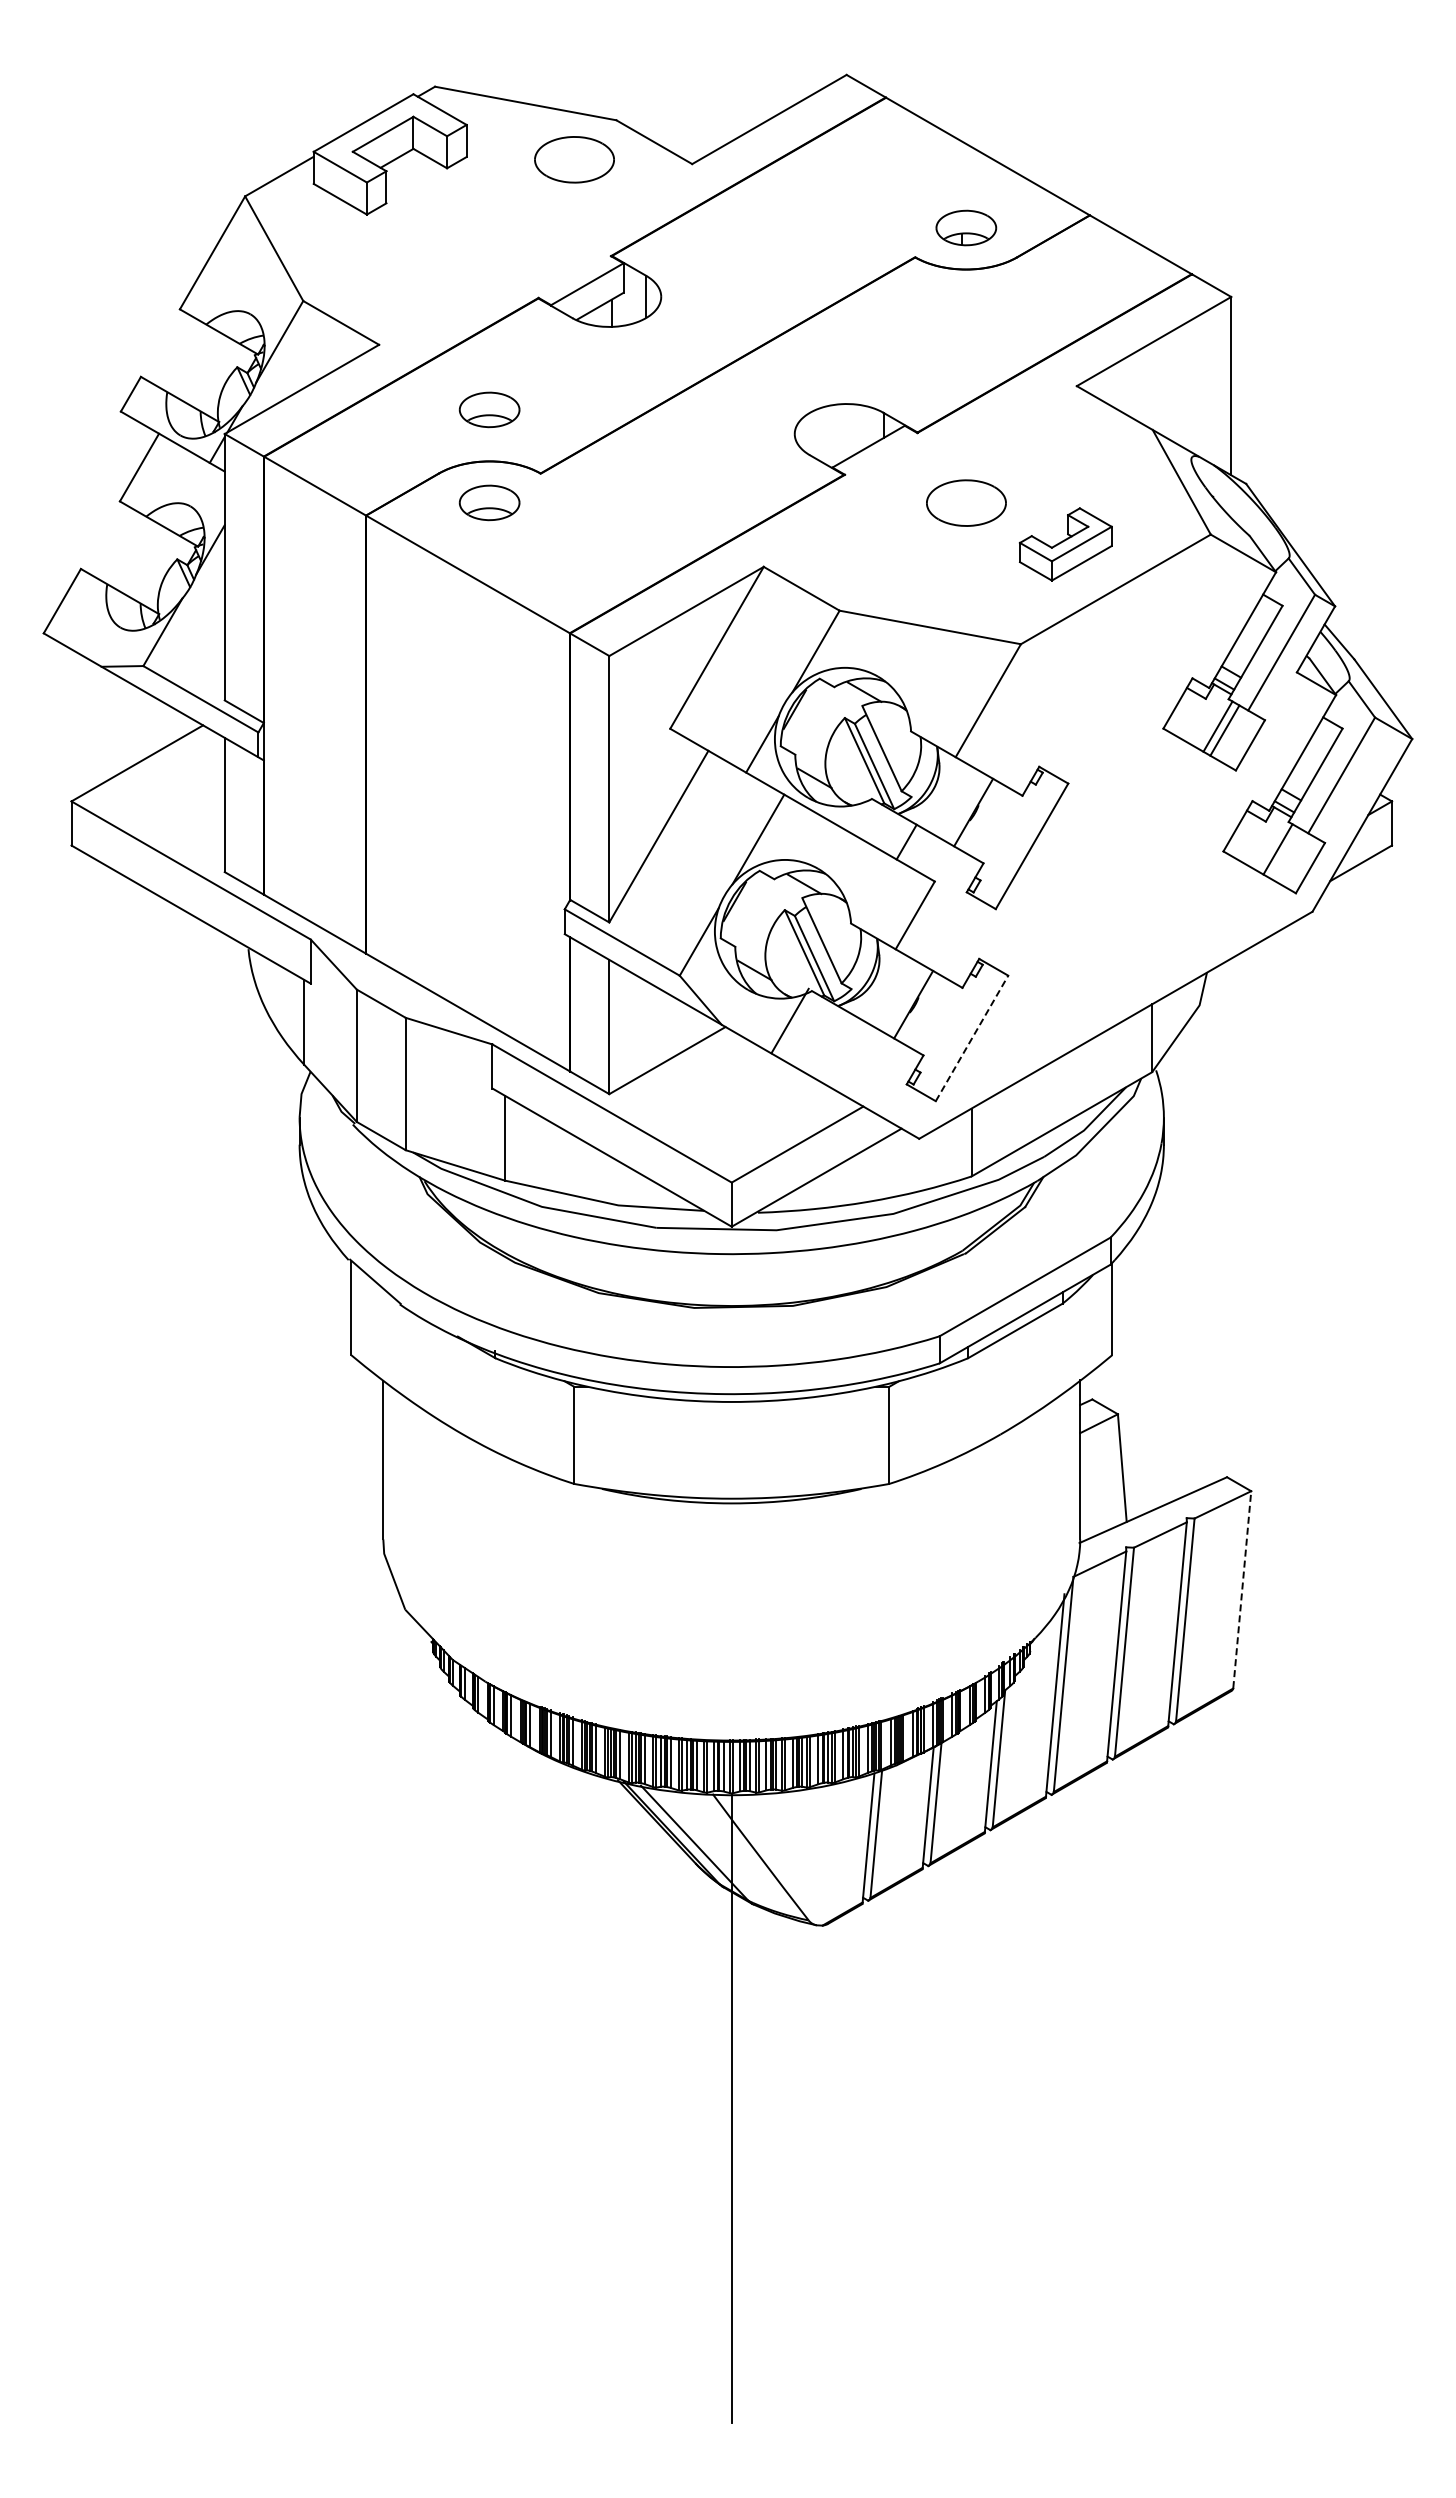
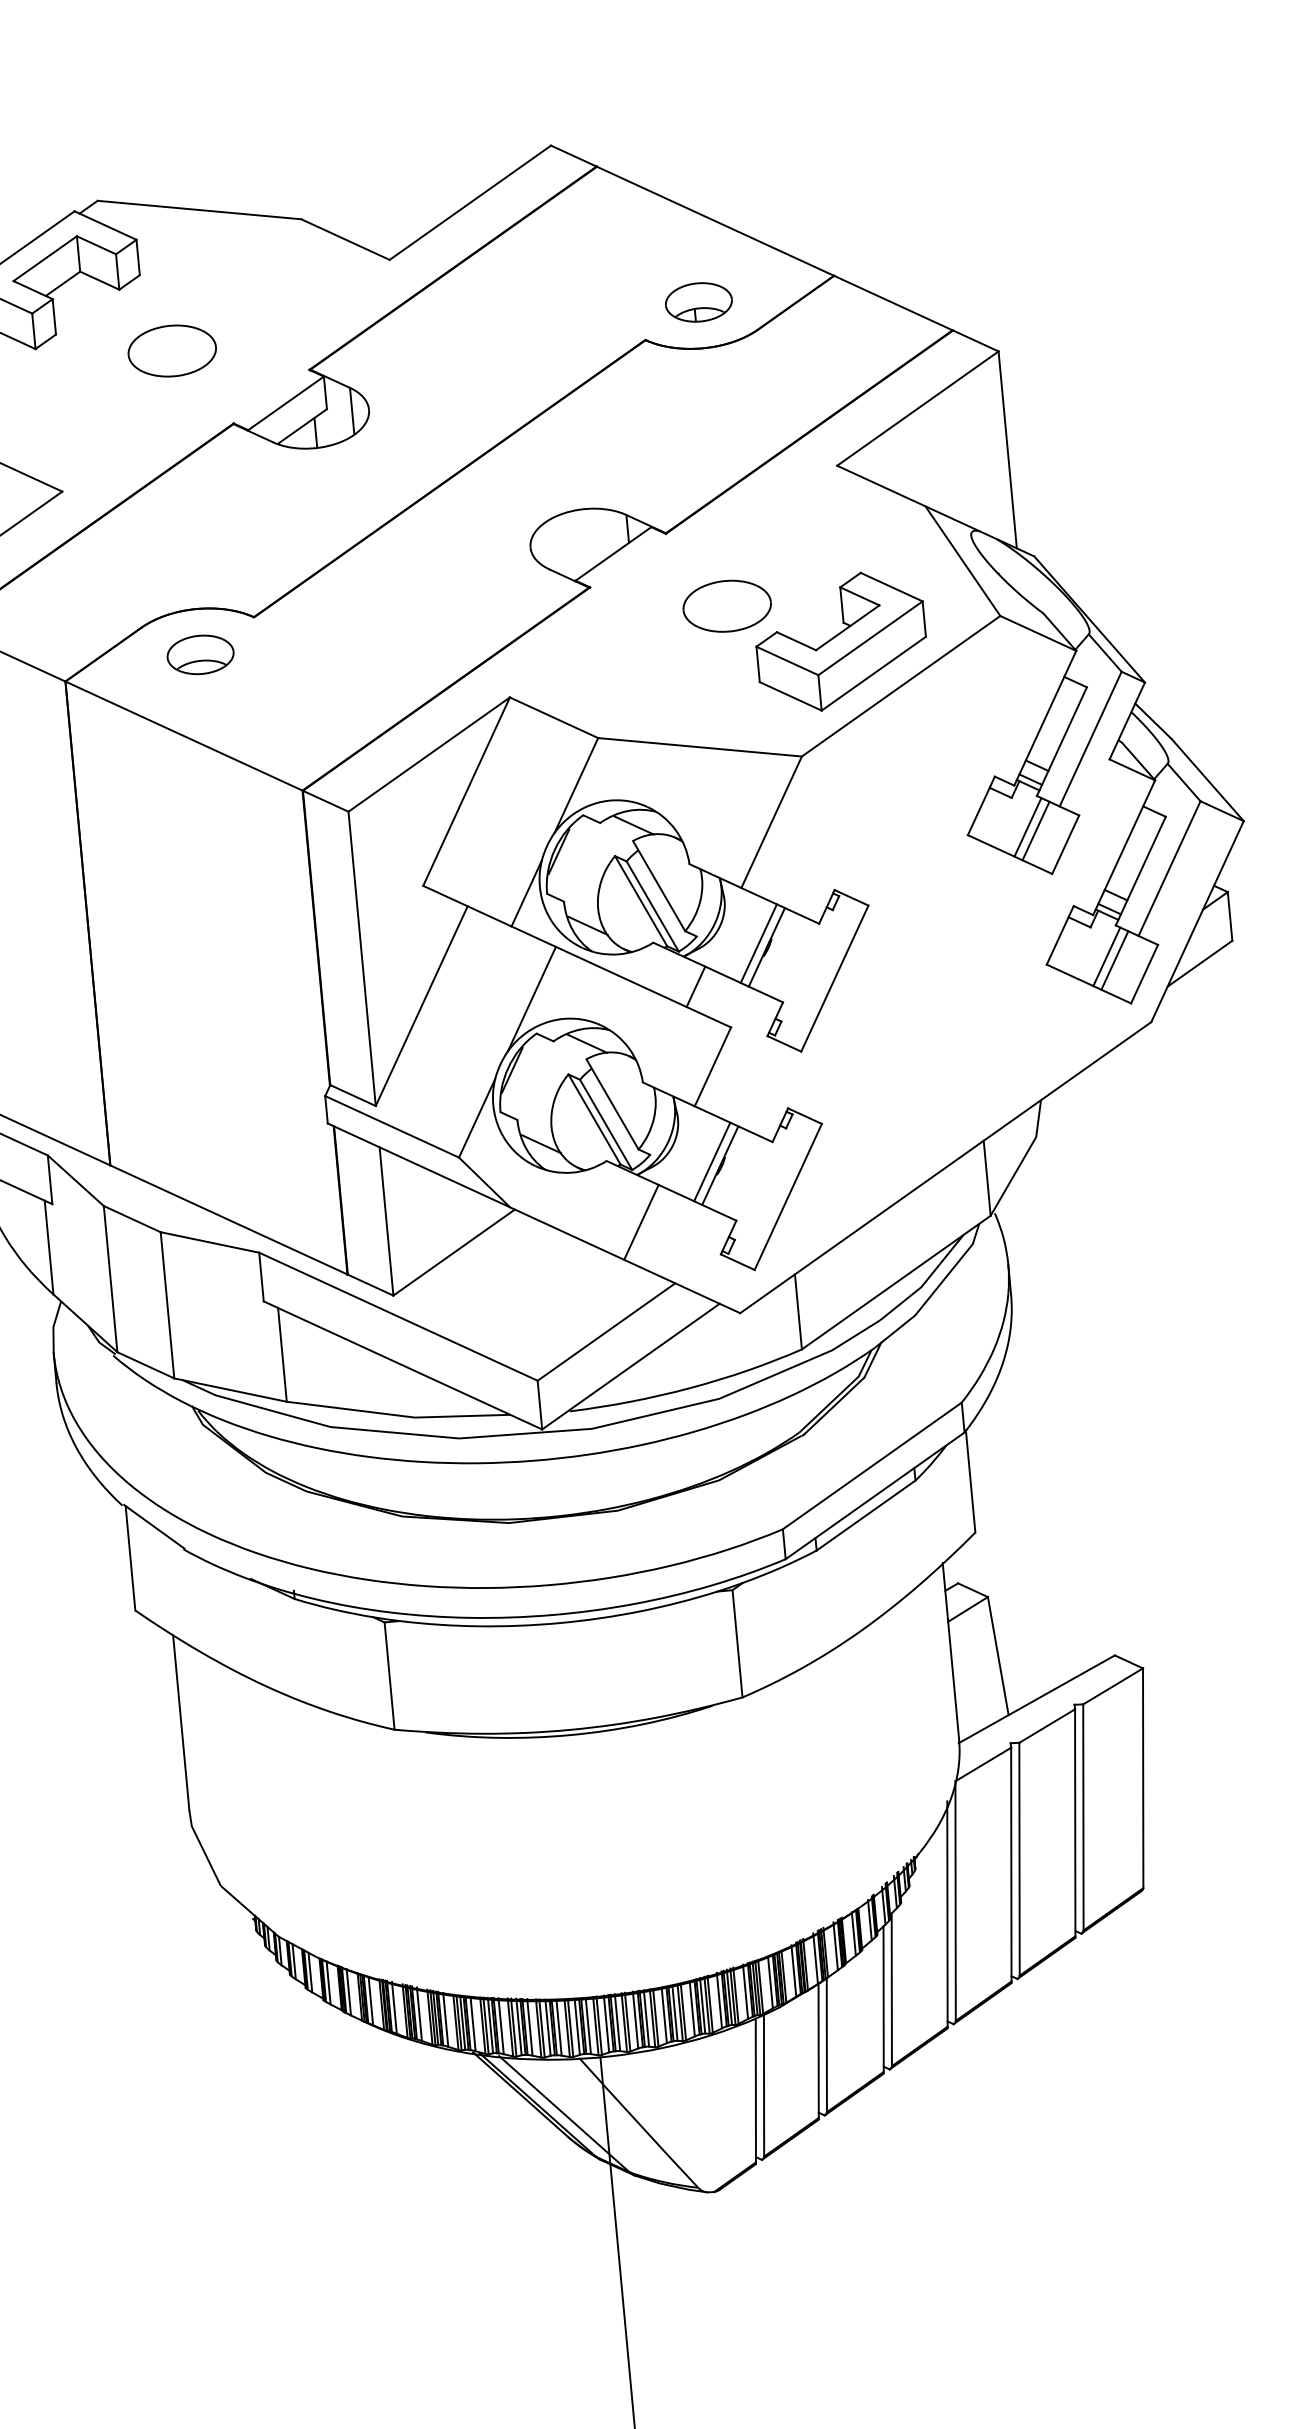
part: (574, 159) -> (172, 350), moved
part: (489, 409) -> (190, 551), removed
part: (1065, 544) -> (840, 641), size x1.67
line: (966, 808) -> (758, 943), added
line: (1284, 853) -> (1114, 960), added
line: (906, 1000) -> (711, 1161), added
line: (789, 1020) -> (640, 1221), moved
line: (972, 1038) -> (788, 1196), dashed -> solid
line: (1242, 1589) -> (1143, 1777), dashed -> solid

